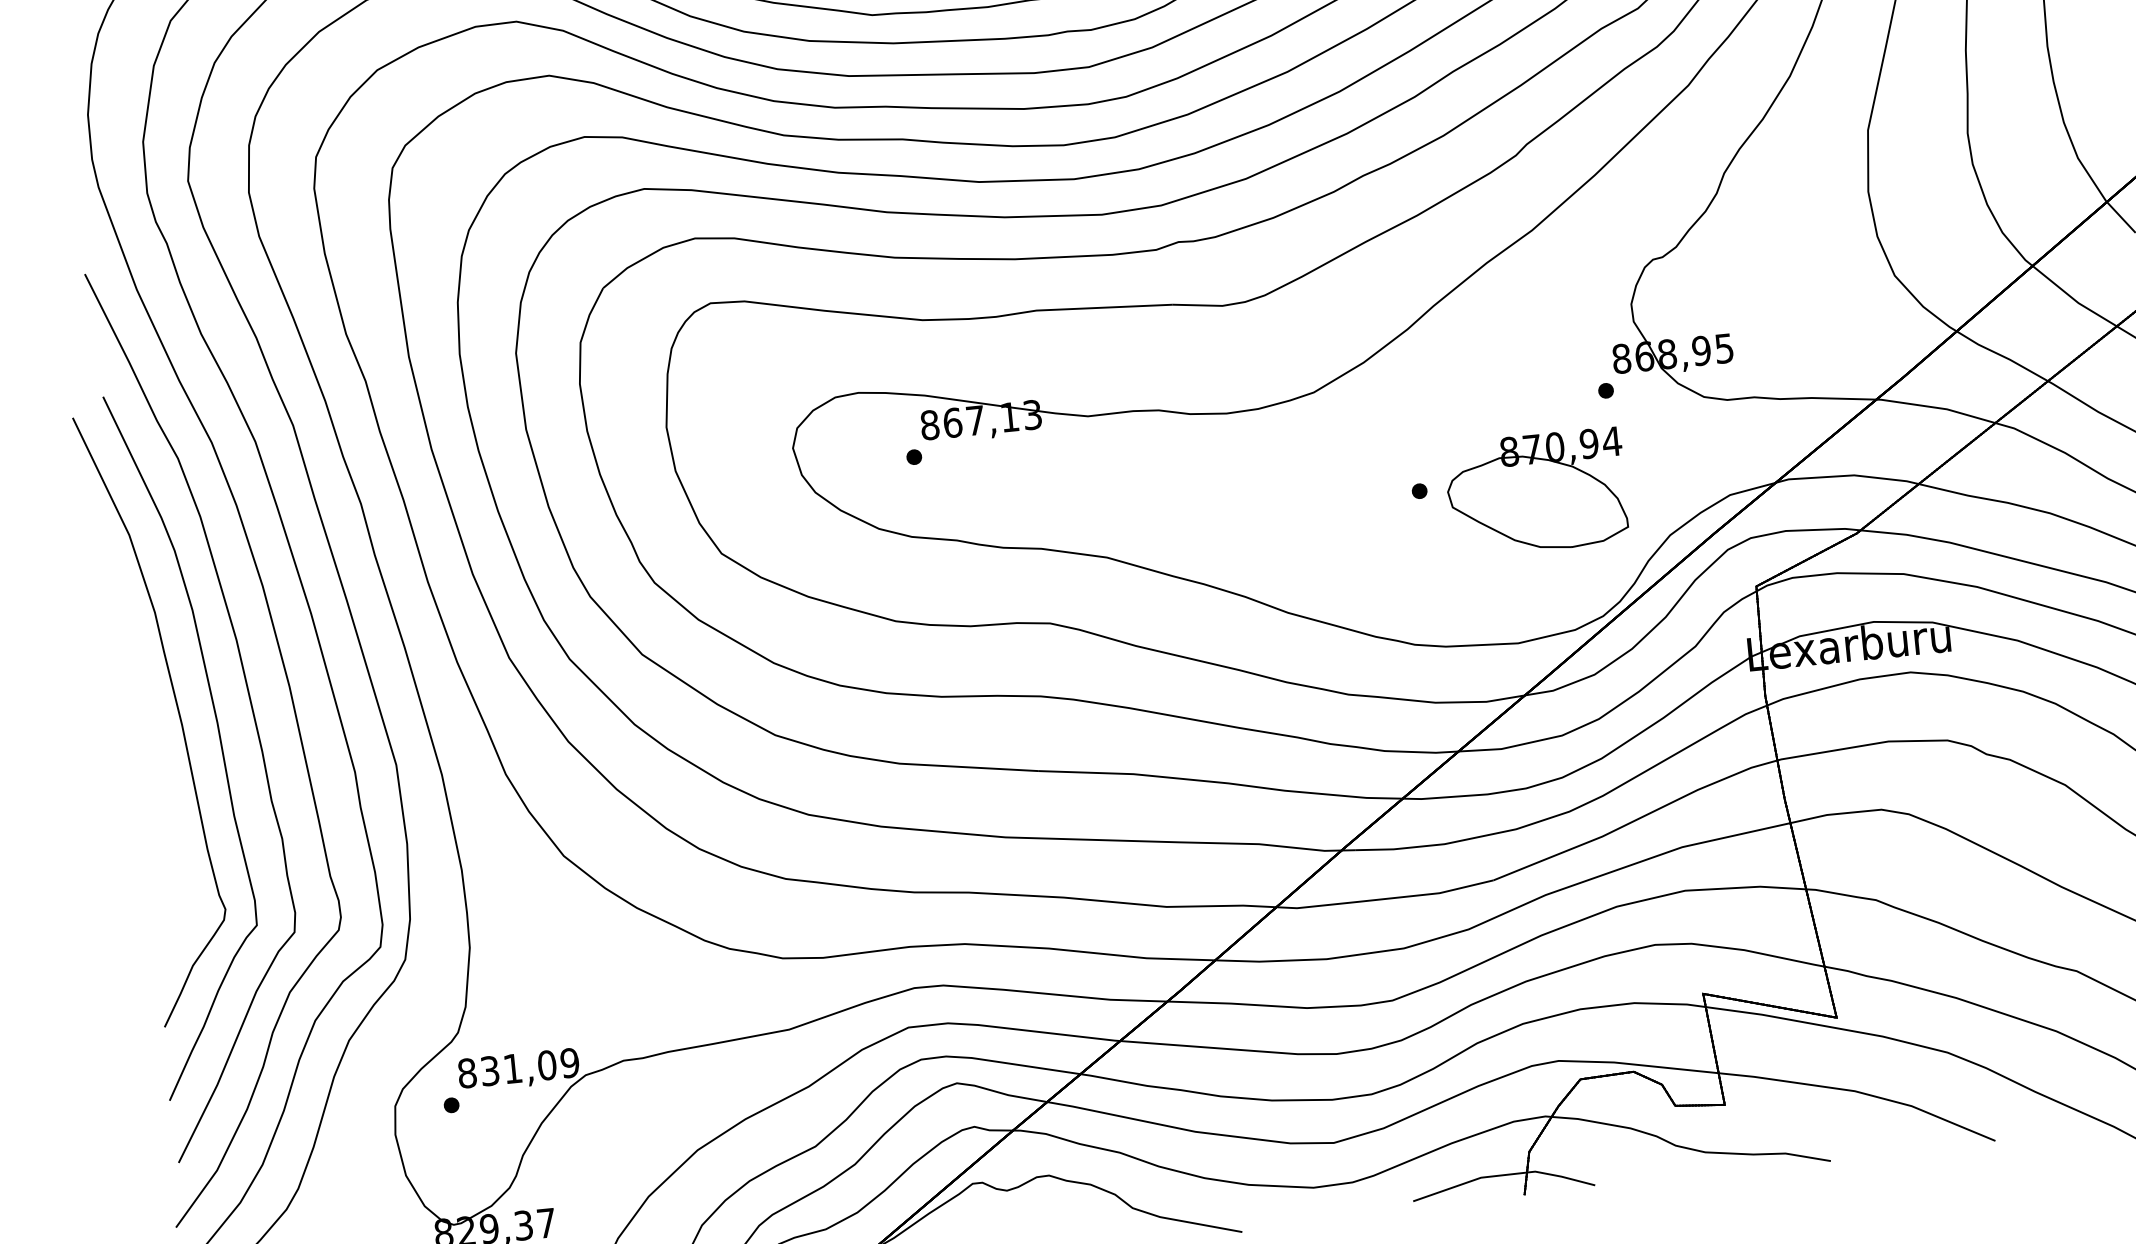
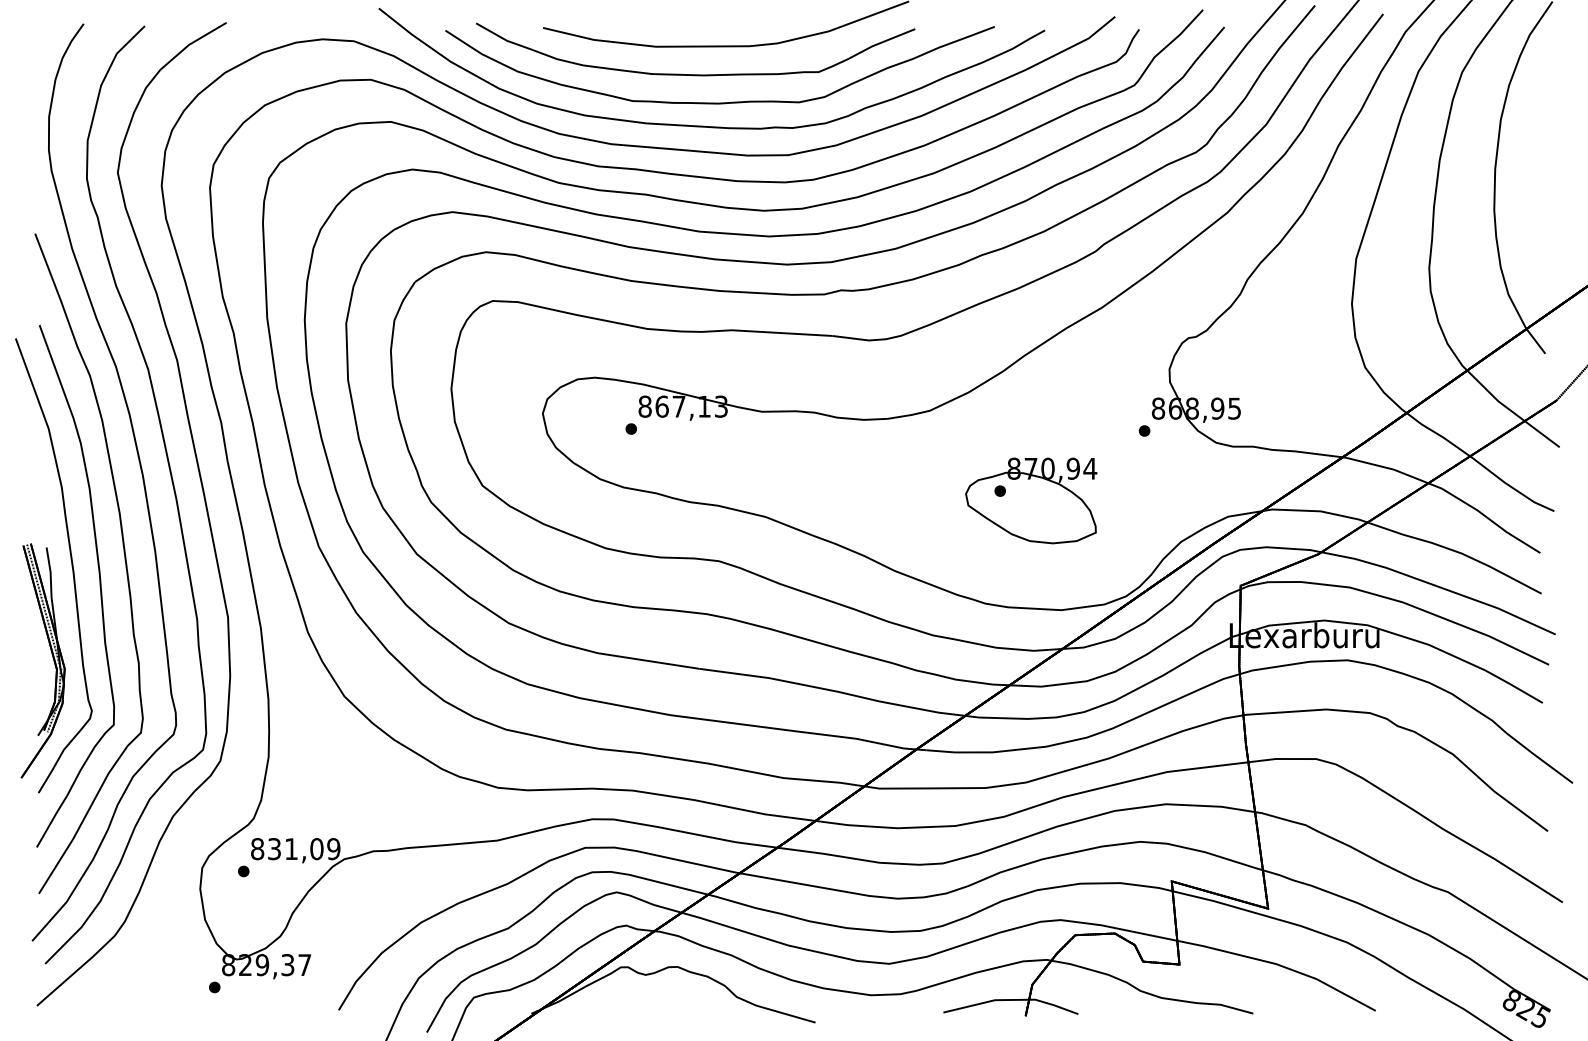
part: (1537, 492) -> (1031, 500), moved
part: (165, 842) -> (52, 657), added

